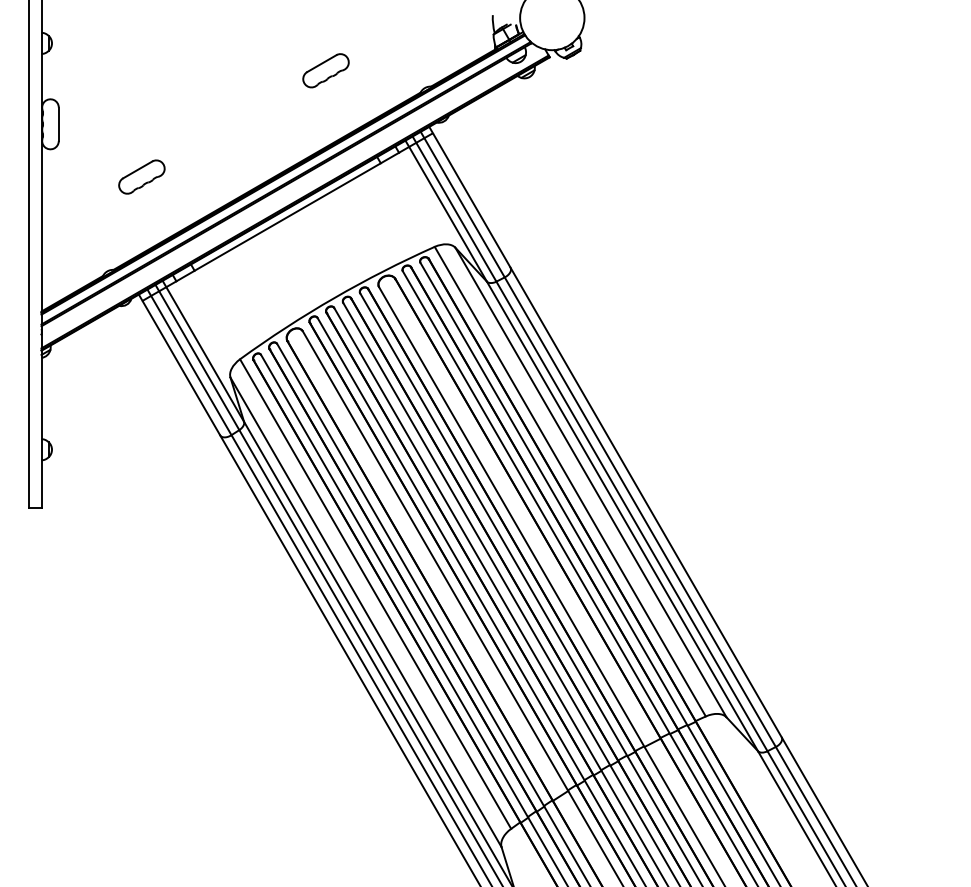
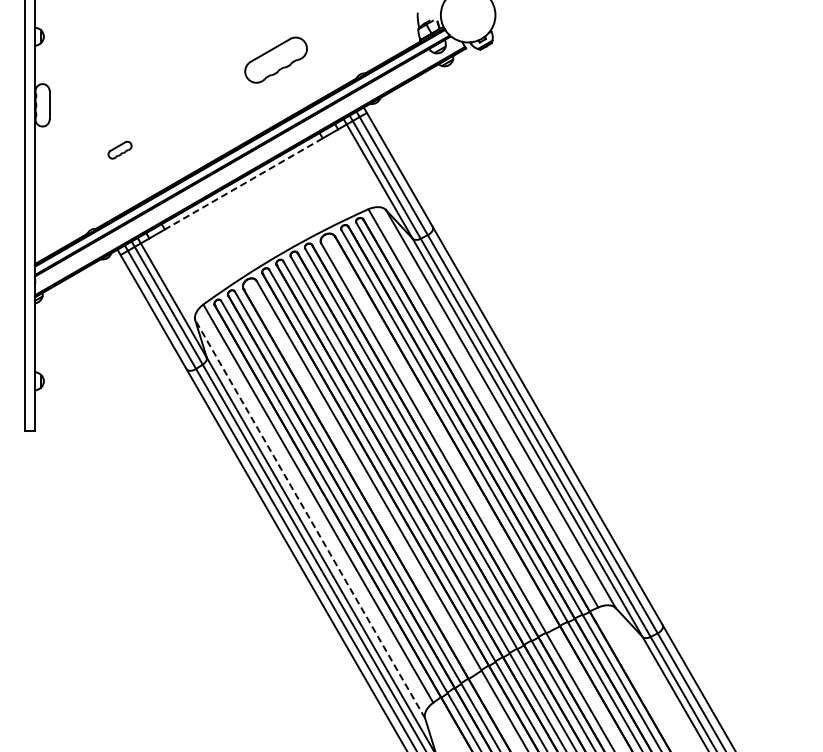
part: (326, 70) -> (276, 59), size x1.6
part: (141, 177) -> (119, 150), size x0.6
line: (287, 217) -> (243, 184), solid -> dashed
line: (366, 612) -> (310, 519), solid -> dashed

